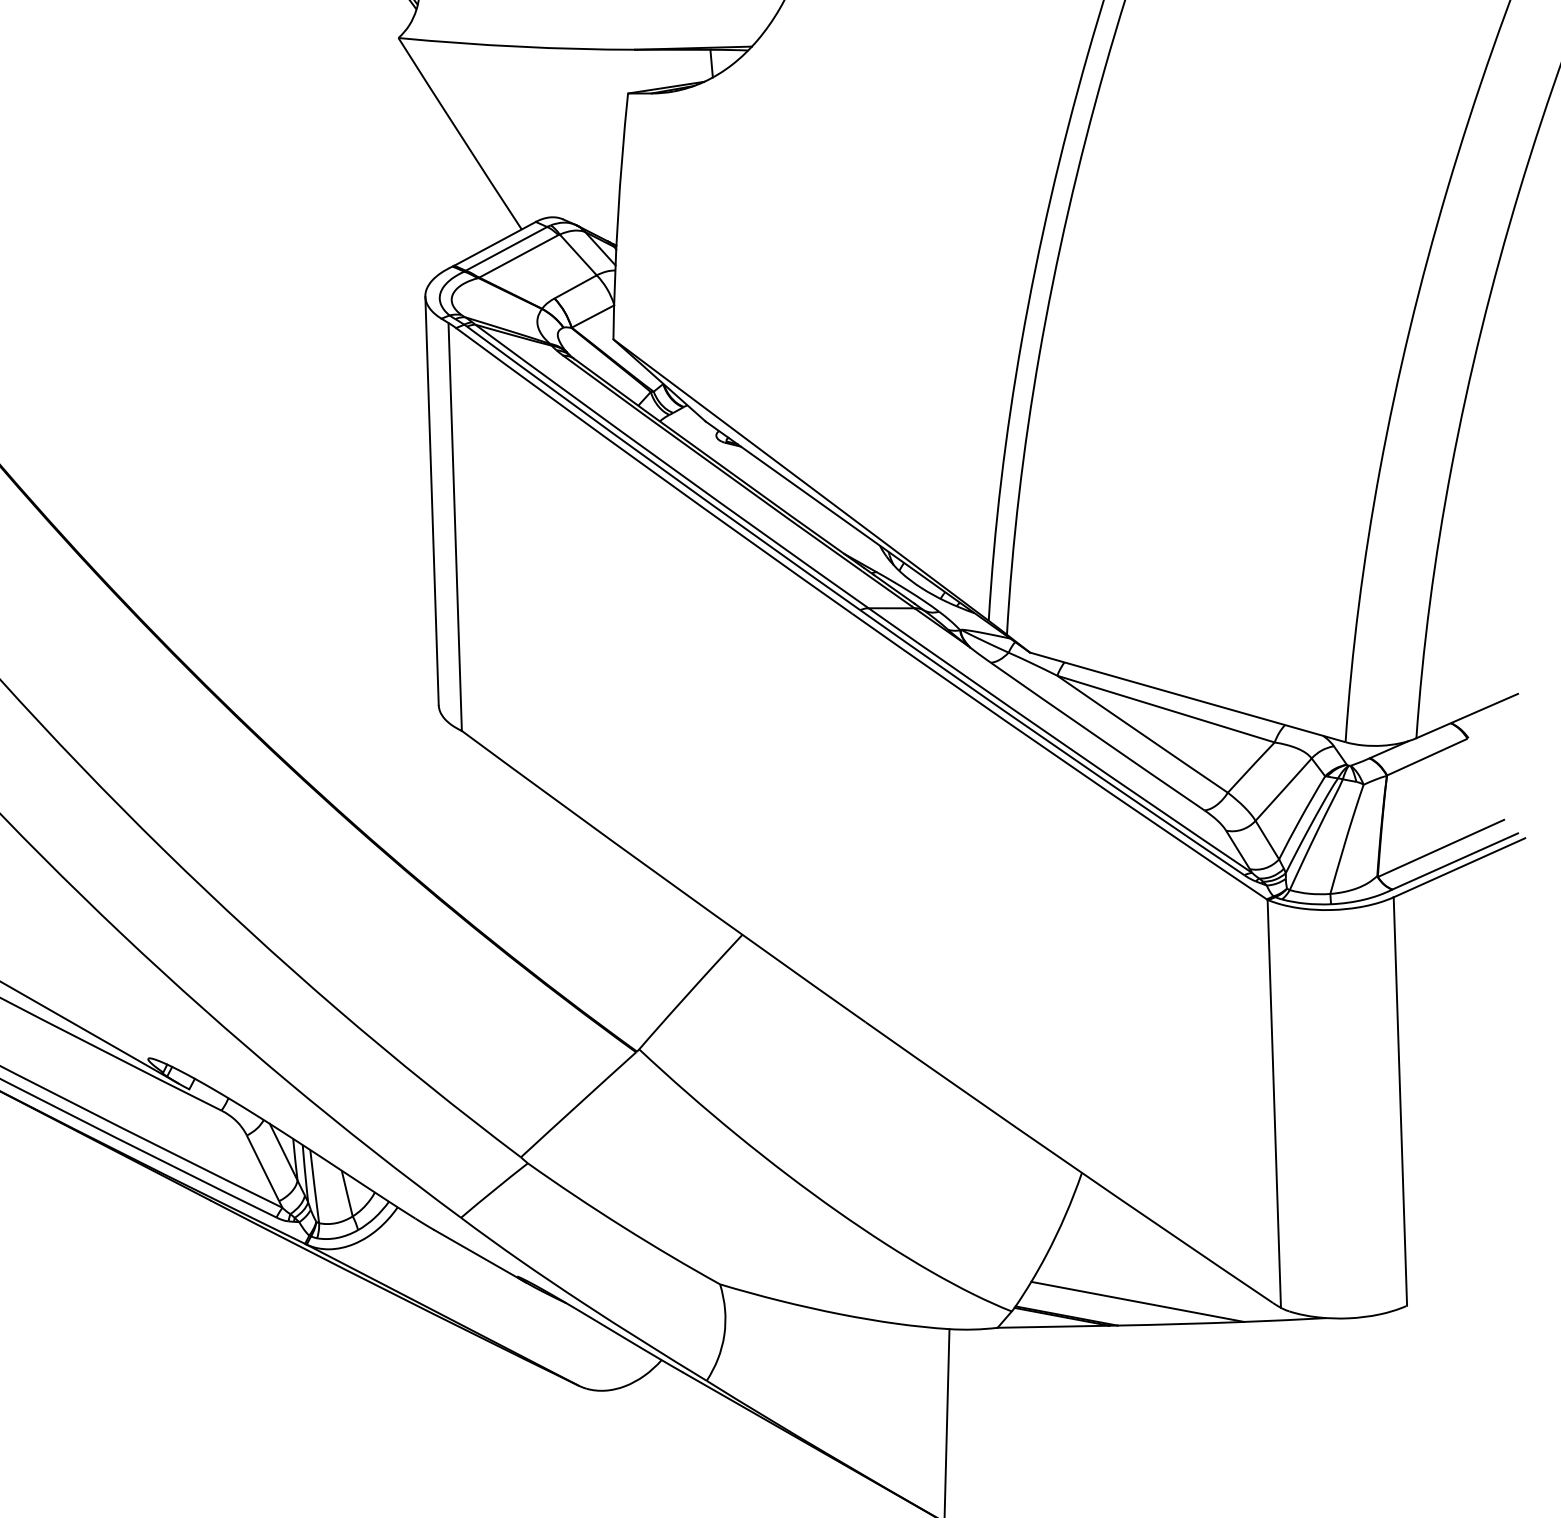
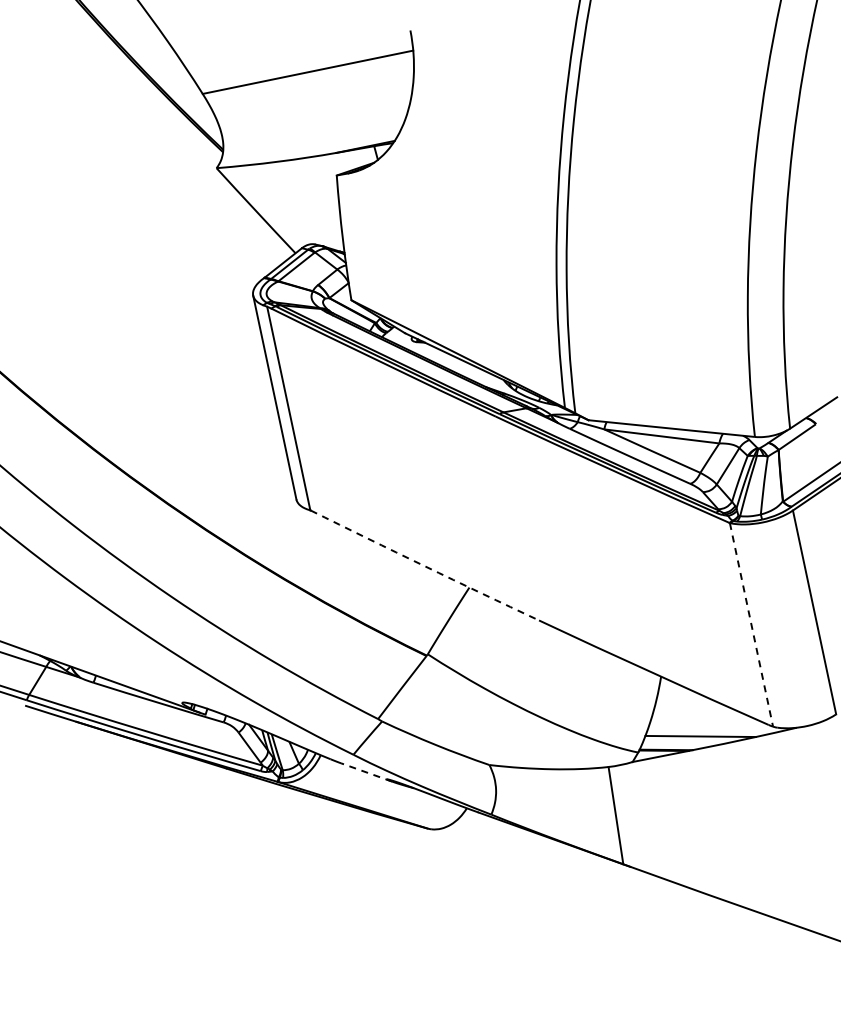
arc: (662, 878) -> (424, 566), solid -> dashed
line: (1274, 1105) -> (751, 625), solid -> dashed
line: (480, 1256) -> (366, 772), solid -> dashed

